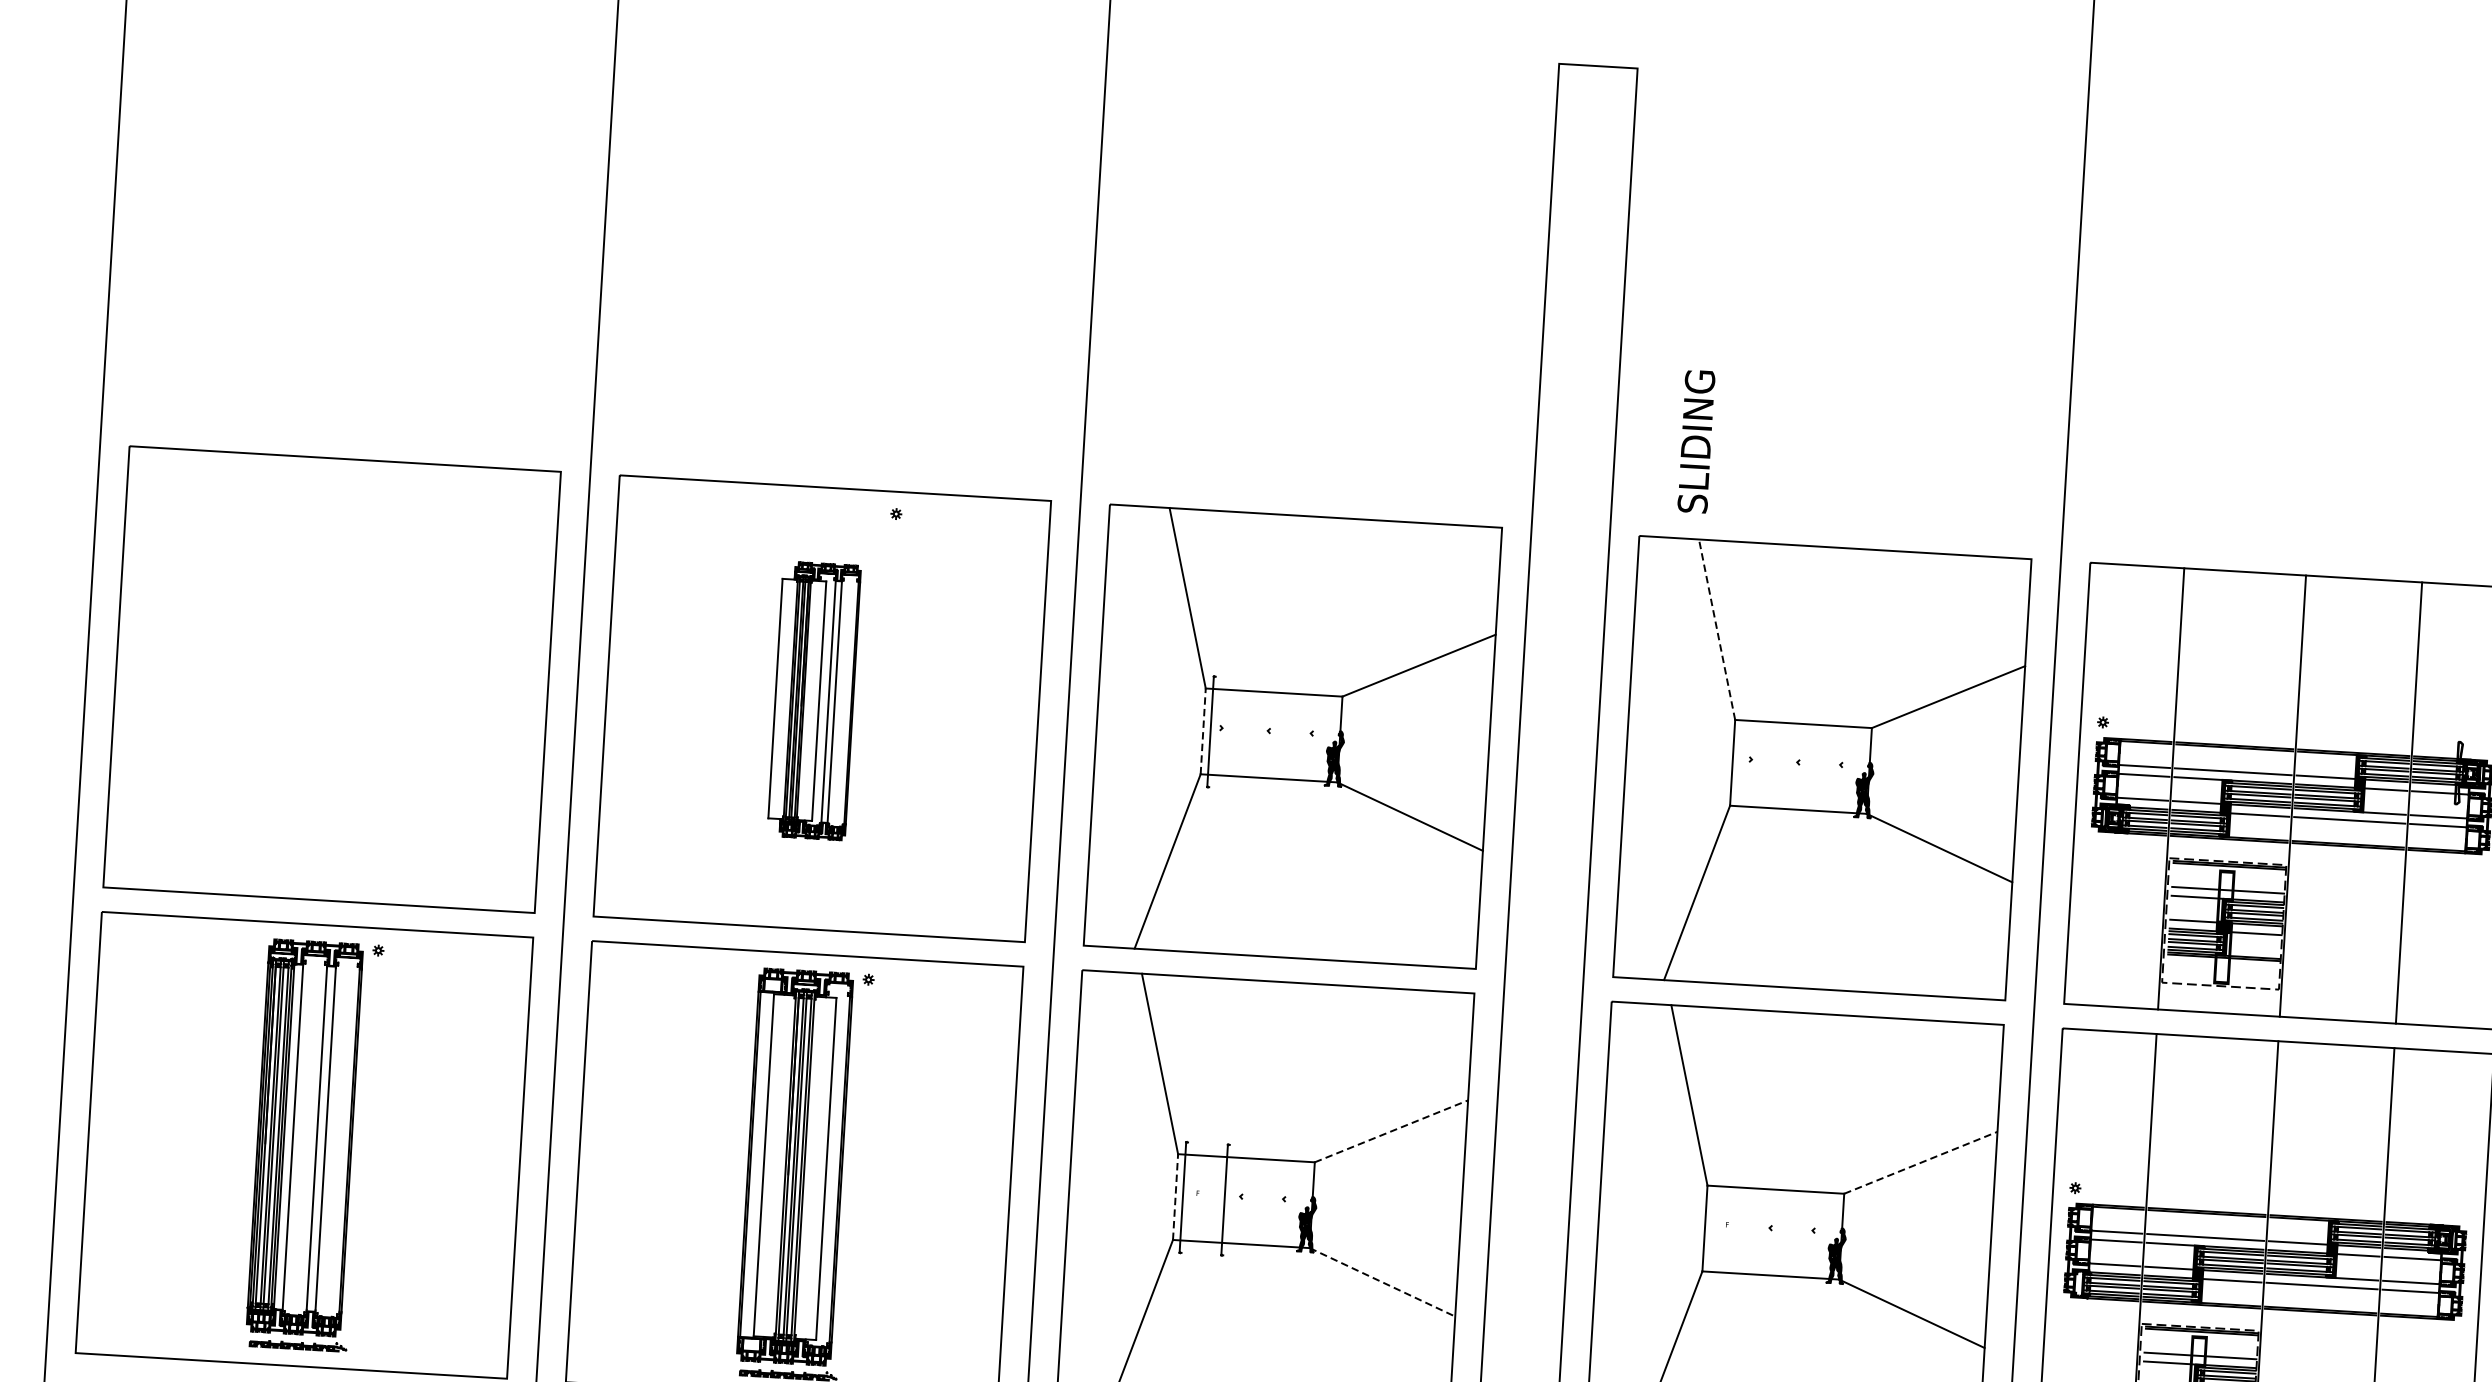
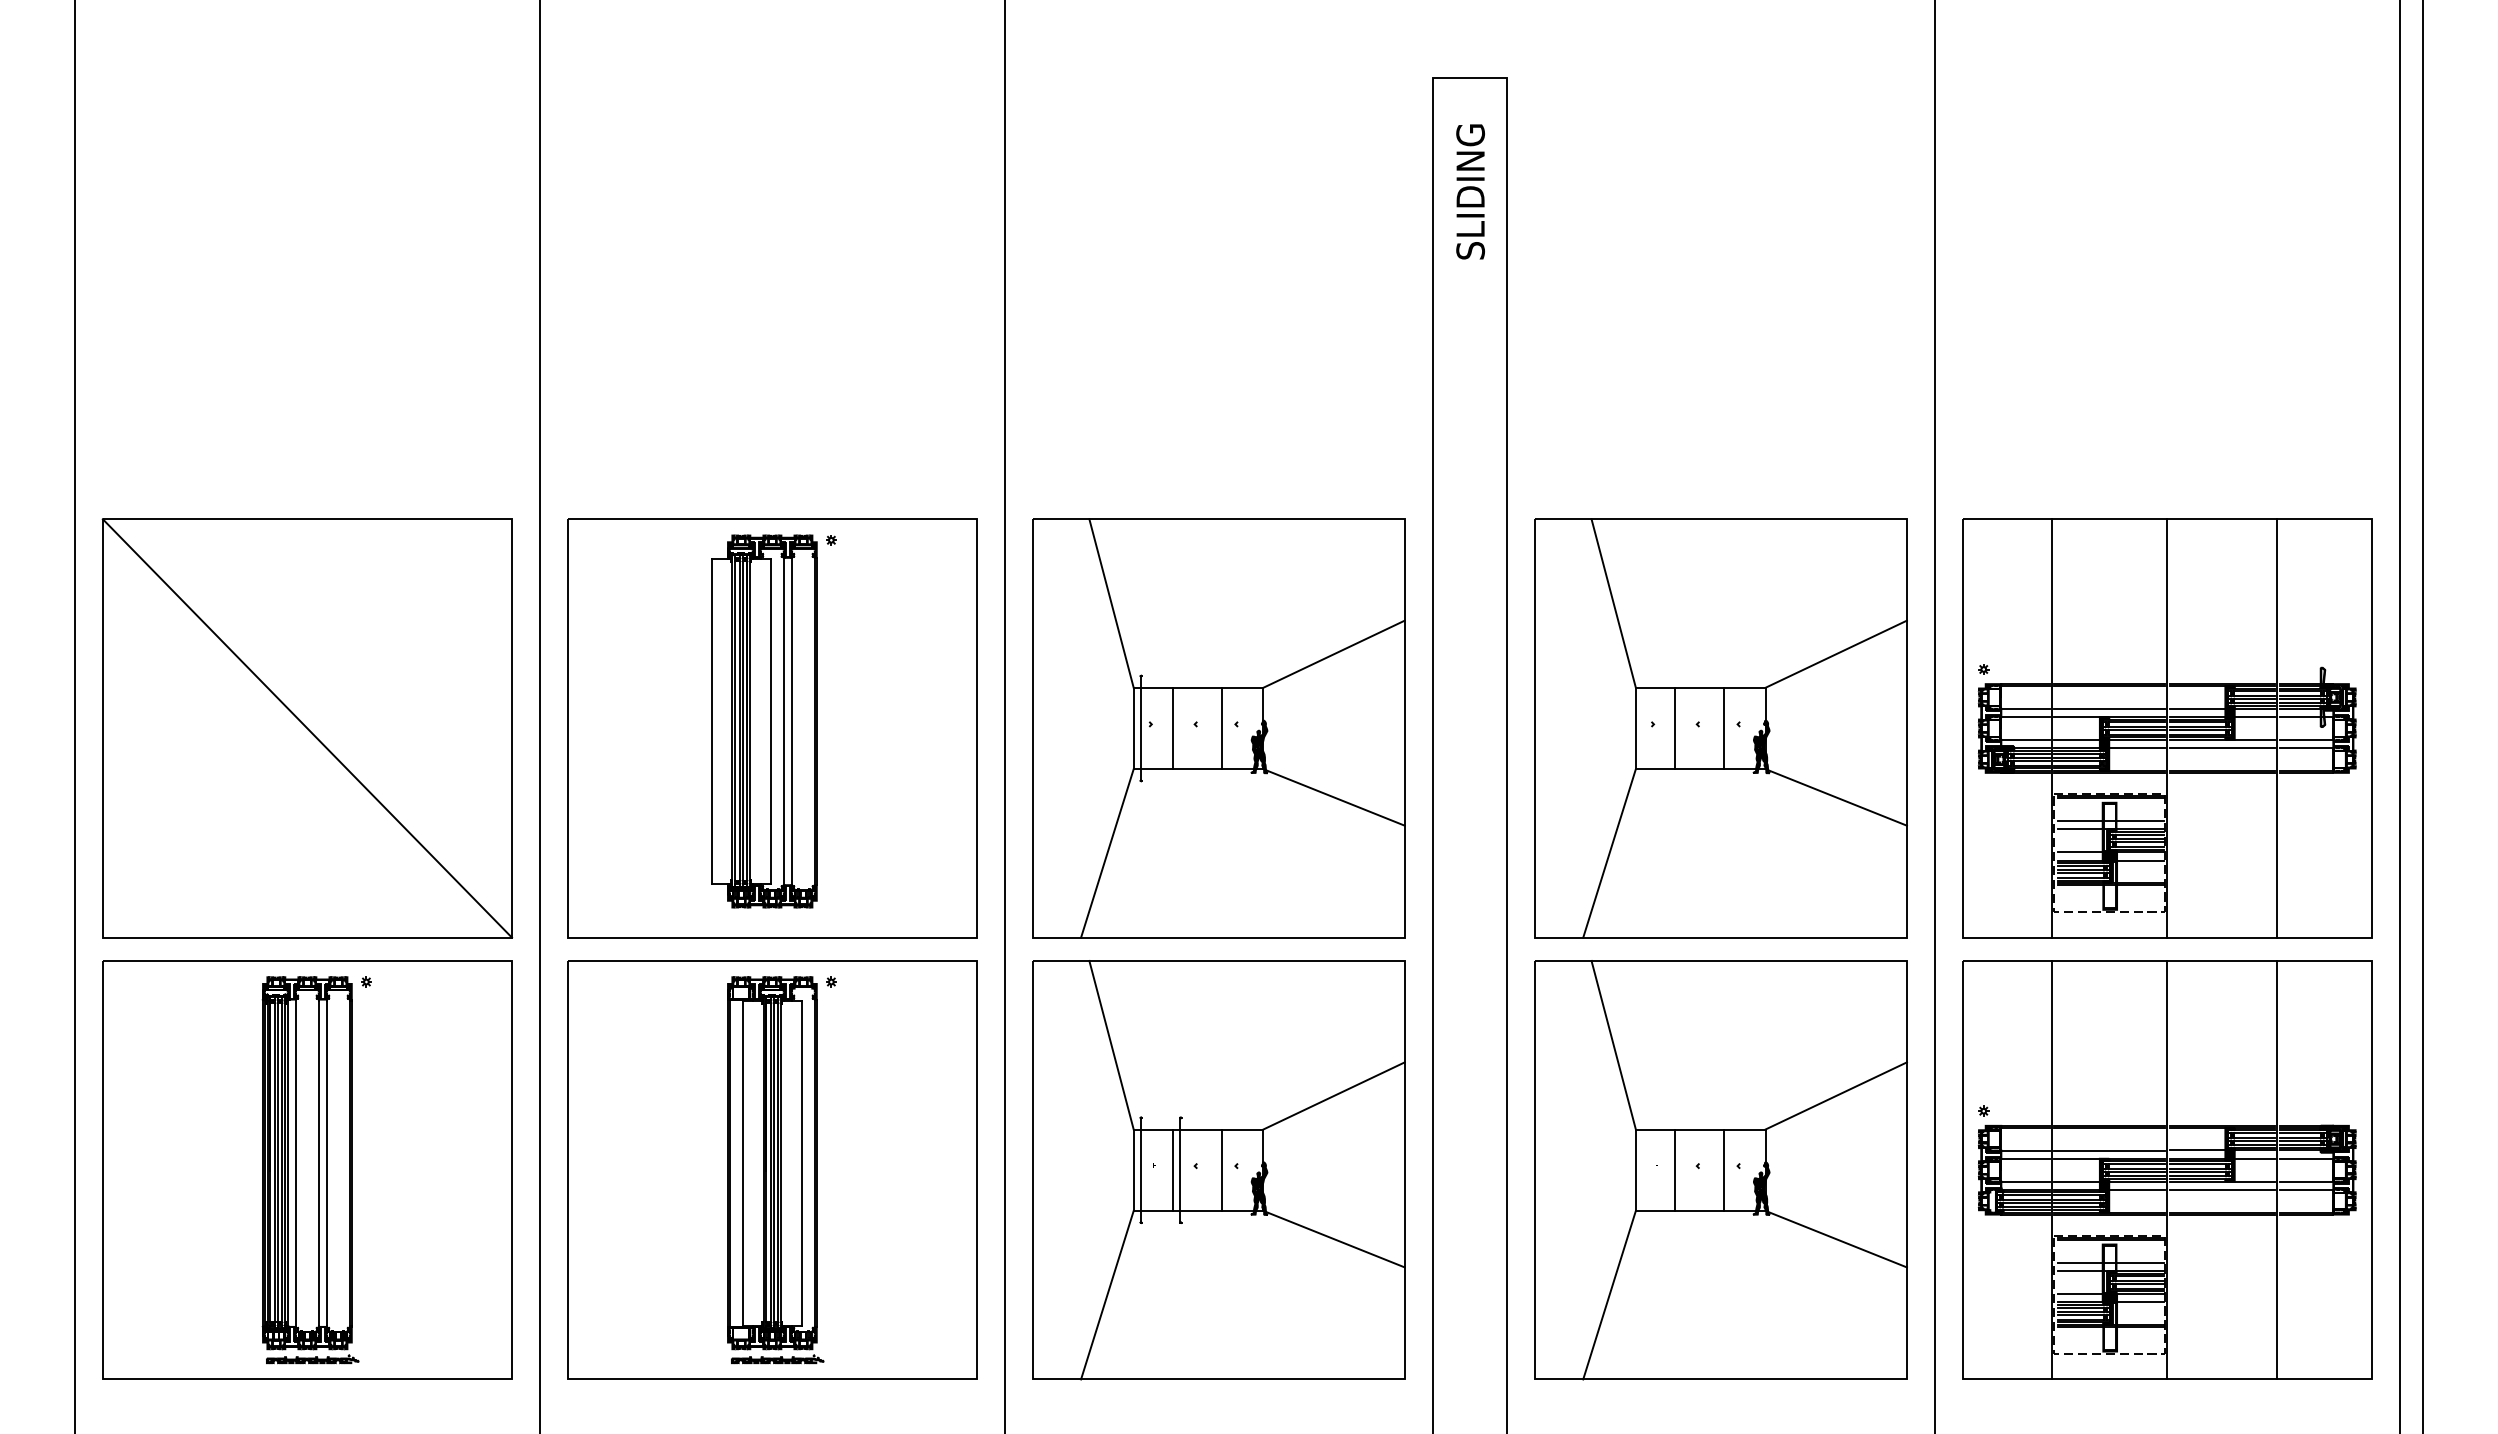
text: (1696, 441) -> (1470, 191), moved
line: (1716, 629) -> (1613, 603), dashed -> solid
line: (332, 679) -> (307, 728), added
part: (814, 700) -> (764, 721), size x1.43
line: (1203, 731) -> (1133, 728), dashed -> solid
line: (1245, 733) -> (1173, 728), added
line: (1295, 736) -> (1221, 728), added
line: (1774, 765) -> (1675, 728), added
line: (1825, 768) -> (1723, 728), added
line: (1391, 1130) -> (1334, 1095), dashed -> solid
line: (1921, 1162) -> (1836, 1095), dashed -> solid
line: (1175, 1197) -> (1133, 1170), dashed -> solid
line: (1217, 1198) -> (1173, 1169), added
line: (1268, 1201) -> (1221, 1169), added
line: (1746, 1230) -> (1675, 1169), added
line: (1797, 1233) -> (1723, 1169), added
line: (1382, 1282) -> (1334, 1239), dashed -> solid

